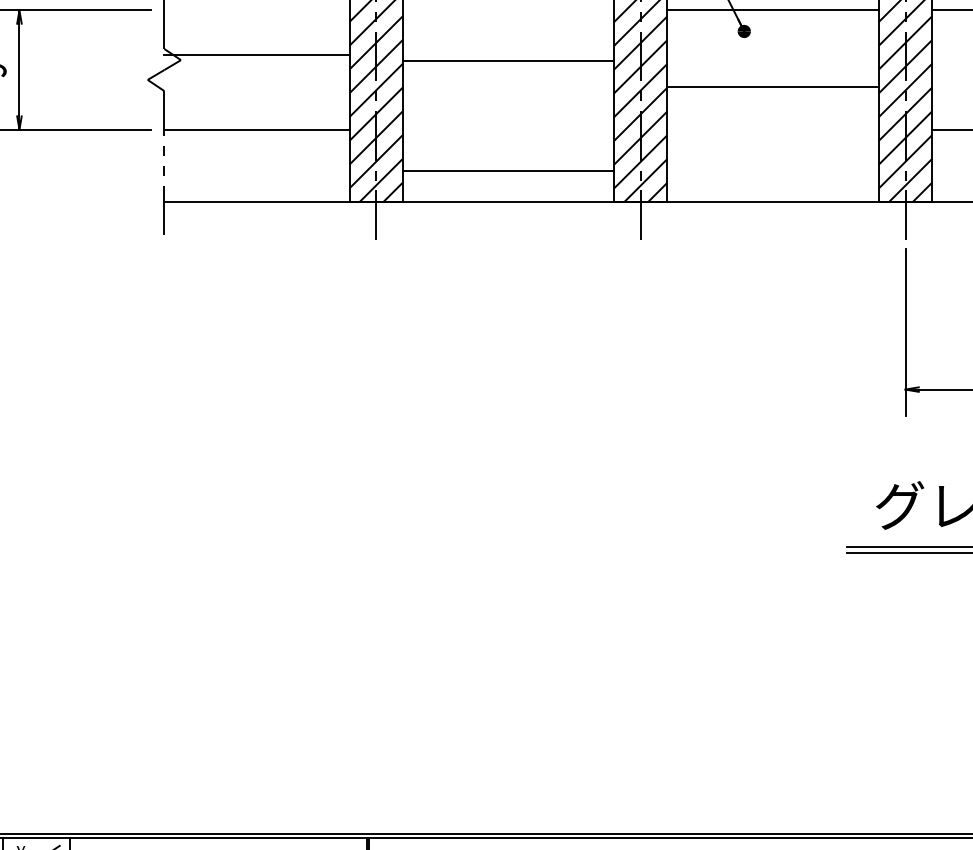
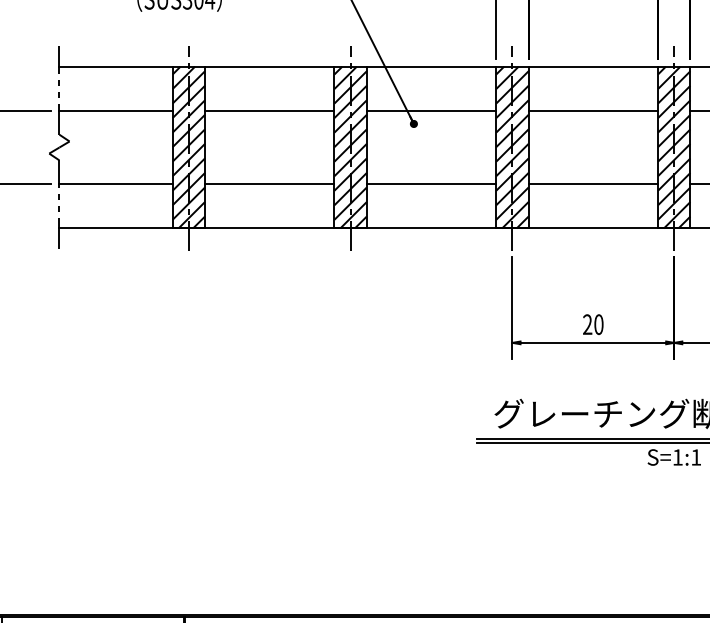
line: (256, 55) -> (115, 111), moved
line: (508, 61) -> (269, 111), moved
line: (773, 86) -> (431, 183), moved
line: (508, 169) -> (269, 183), moved

